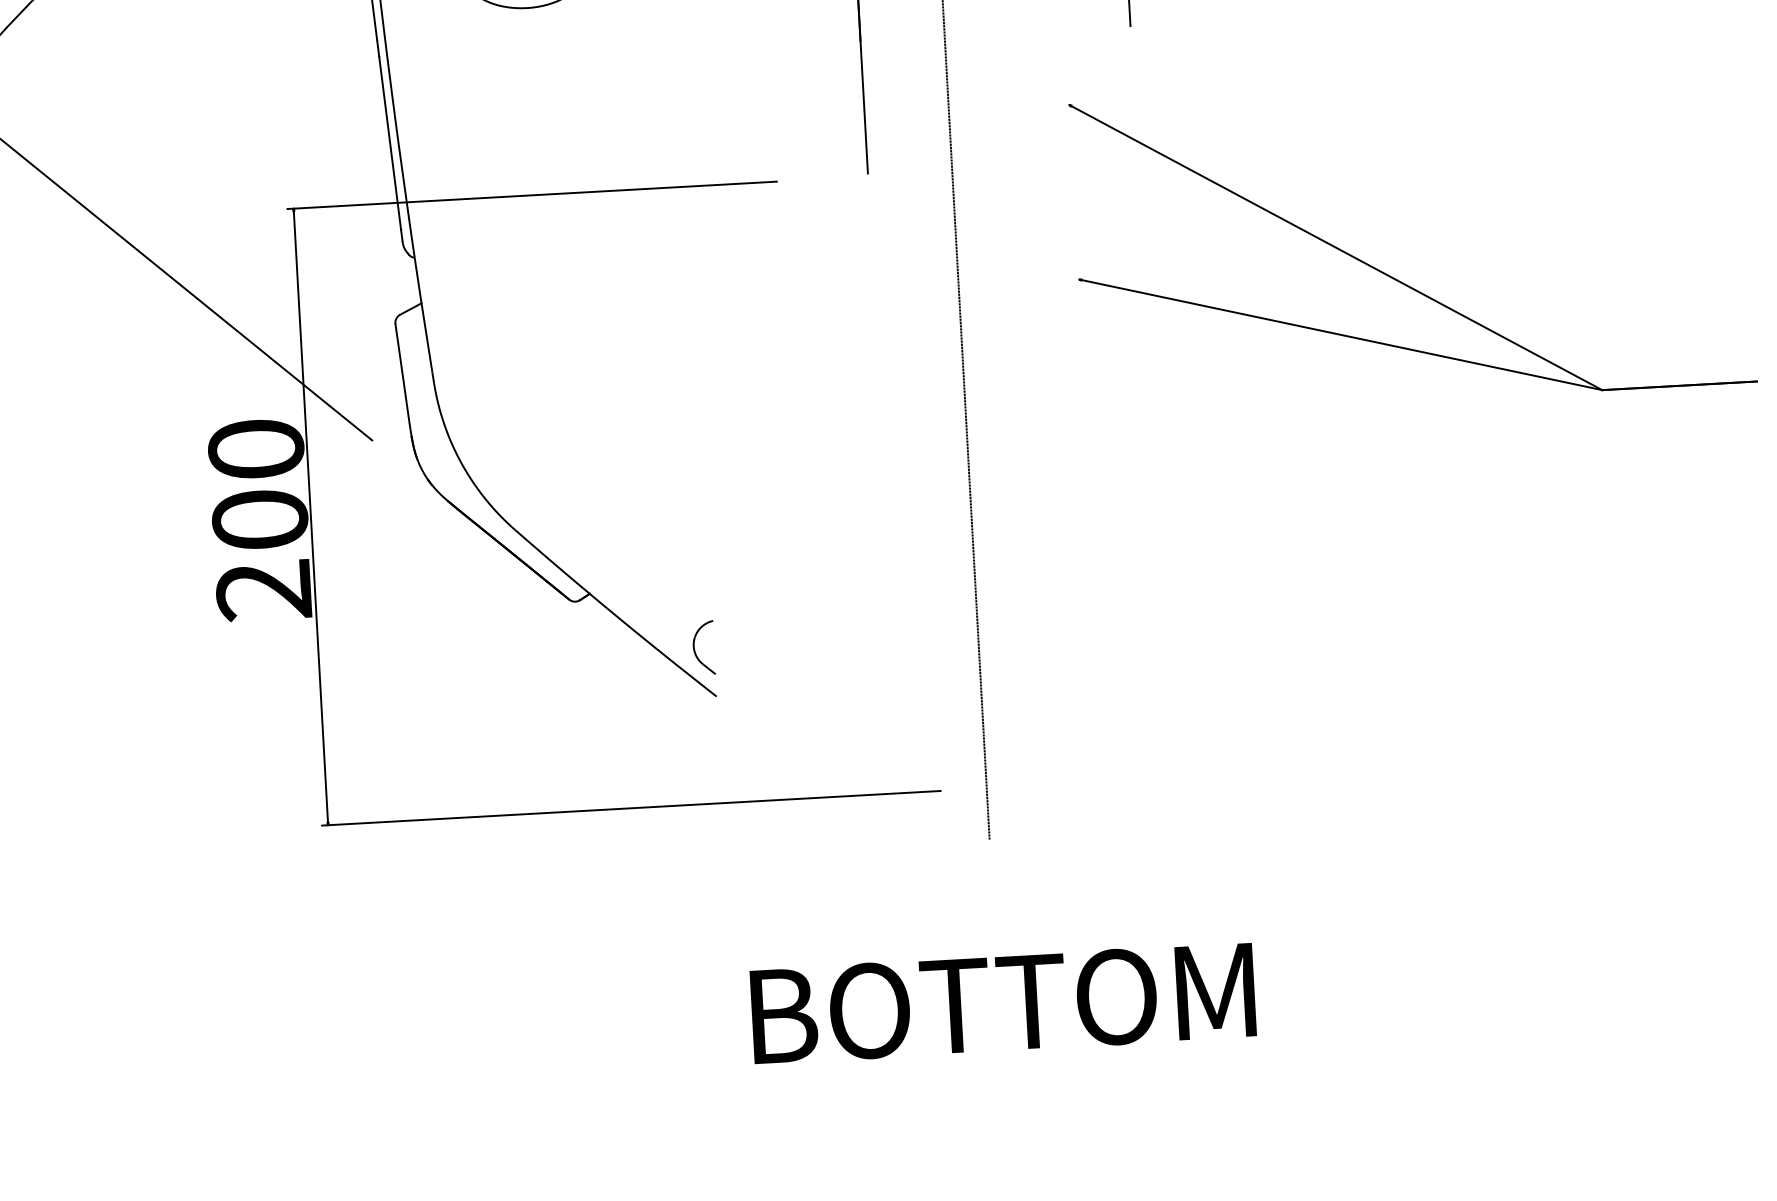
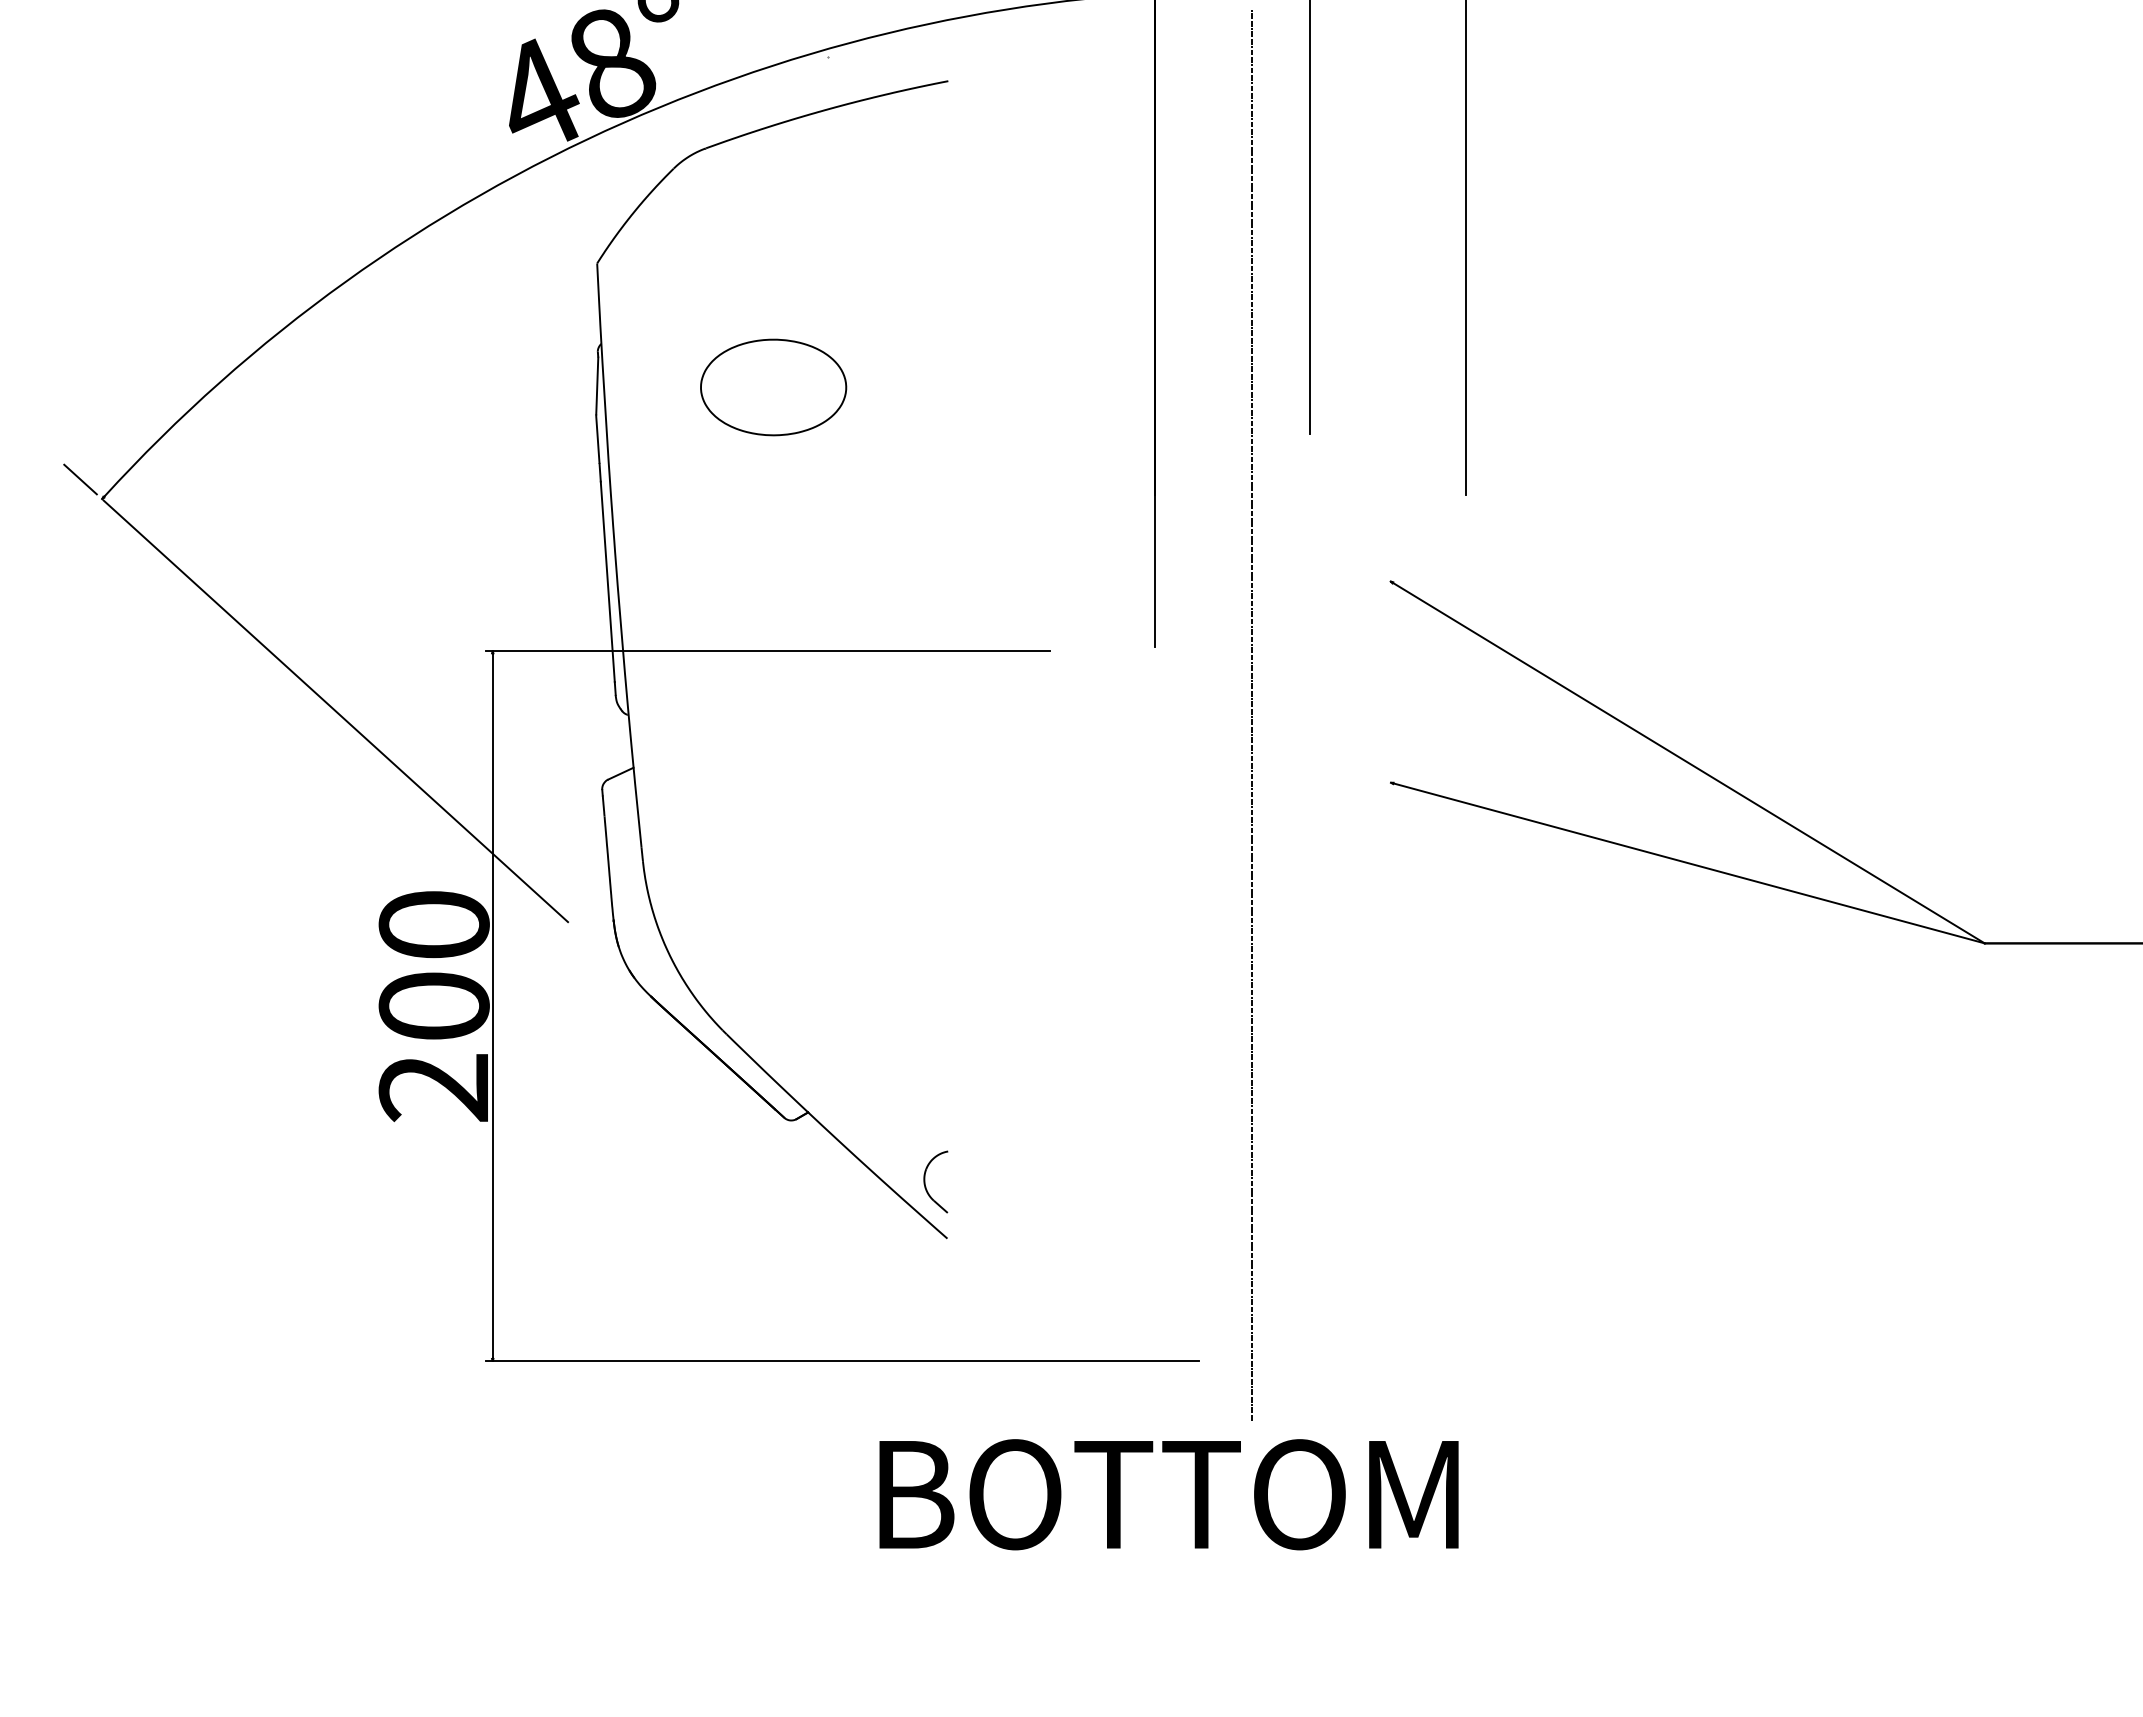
text: (1002, 1003) -> (1168, 1494), moved

